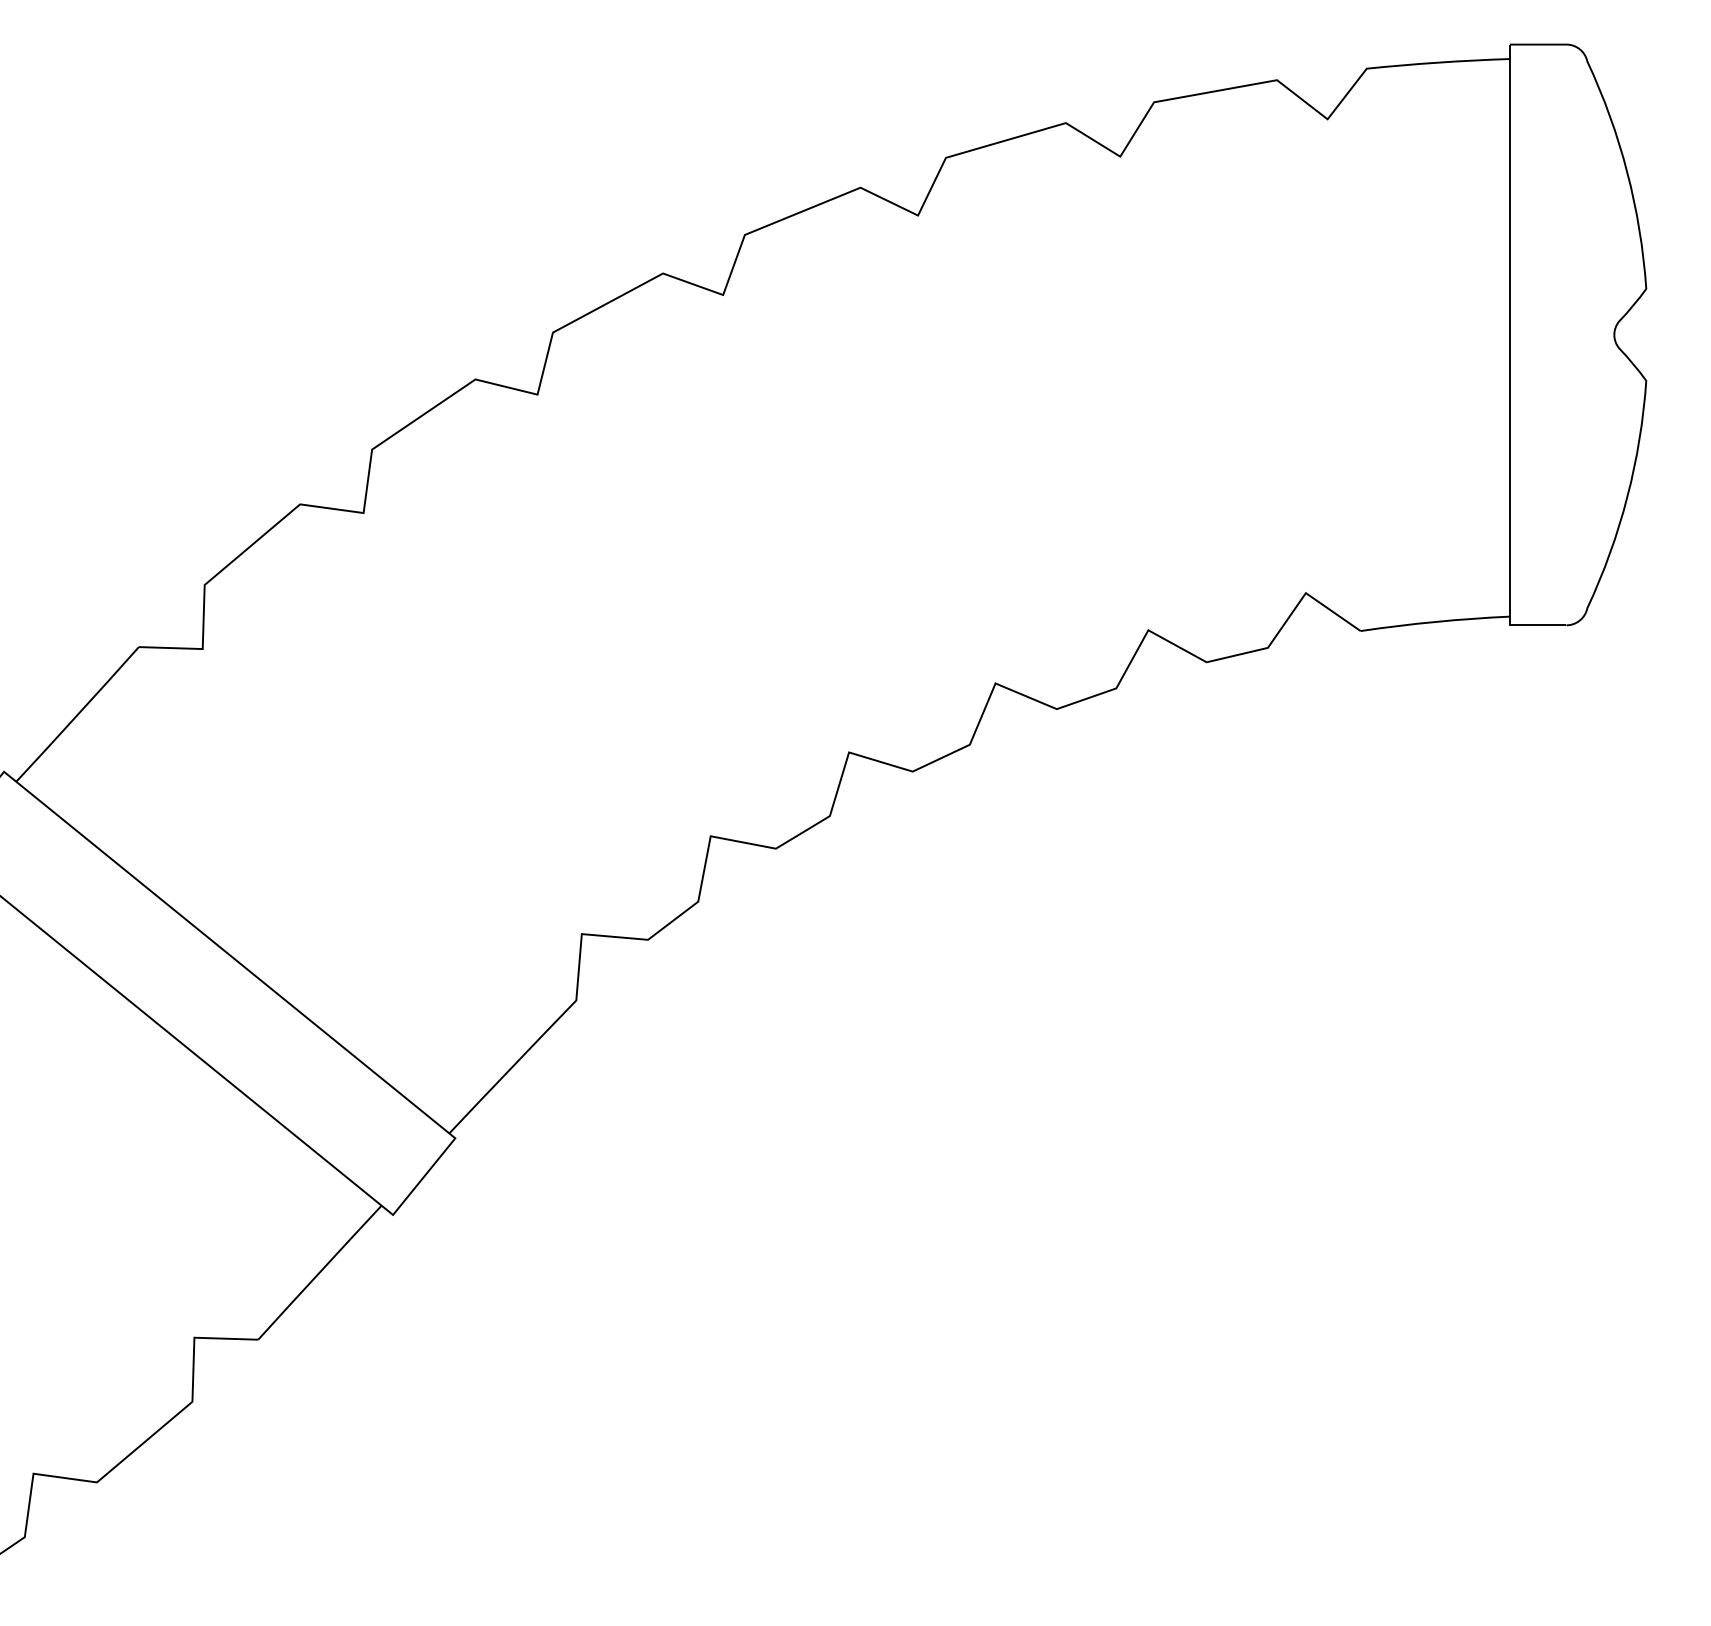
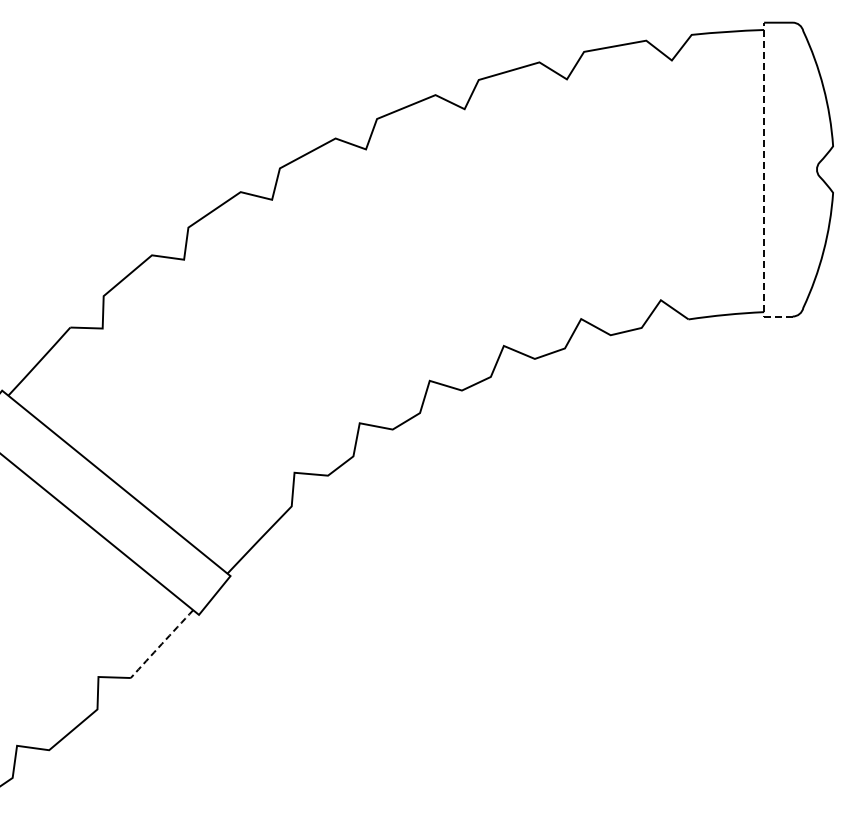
line: (1510, 364) -> (764, 184), solid -> dashed
line: (318, 1273) -> (161, 644), solid -> dashed

